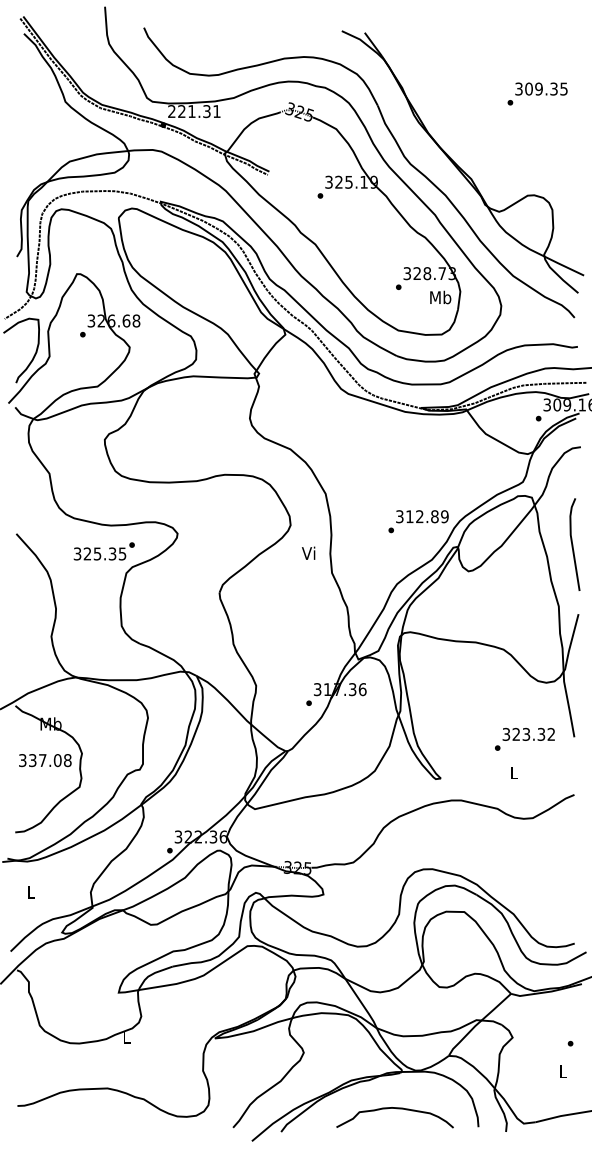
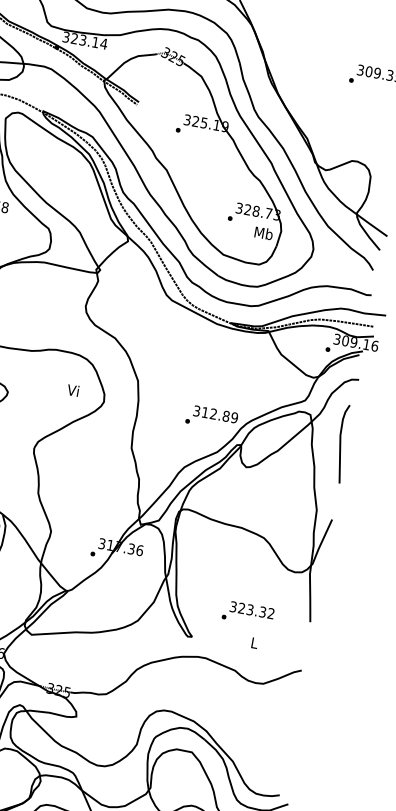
text: (194, 111) -> (85, 40), 221.31 -> 323.14
line: (573, 544) -> (341, 443), moved
text: (308, 552) -> (73, 389), moved
text: (524, 739) -> (247, 613), moved

